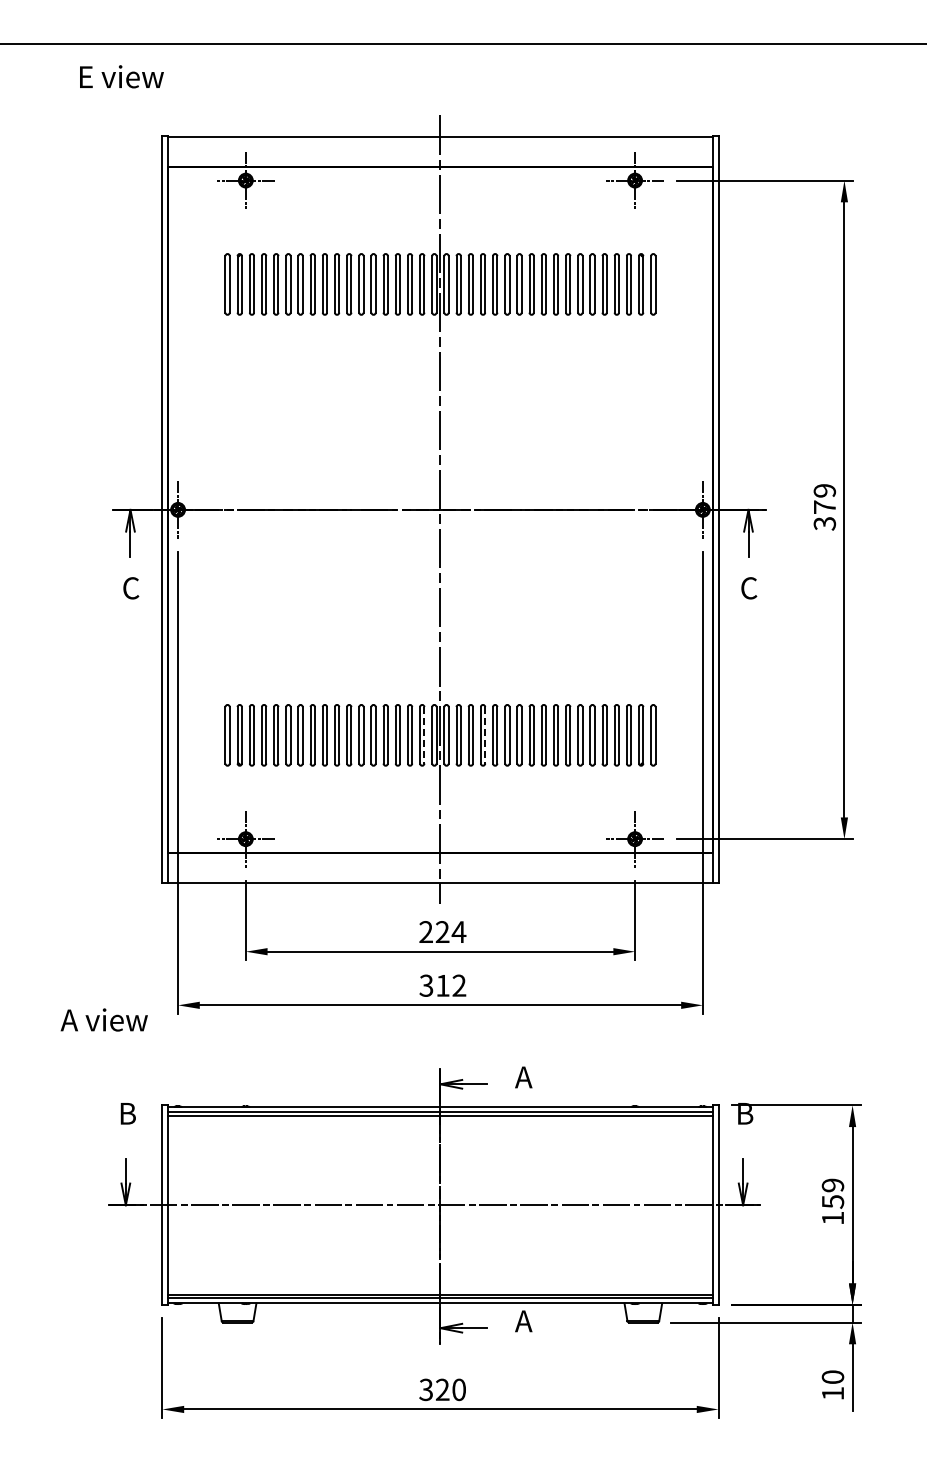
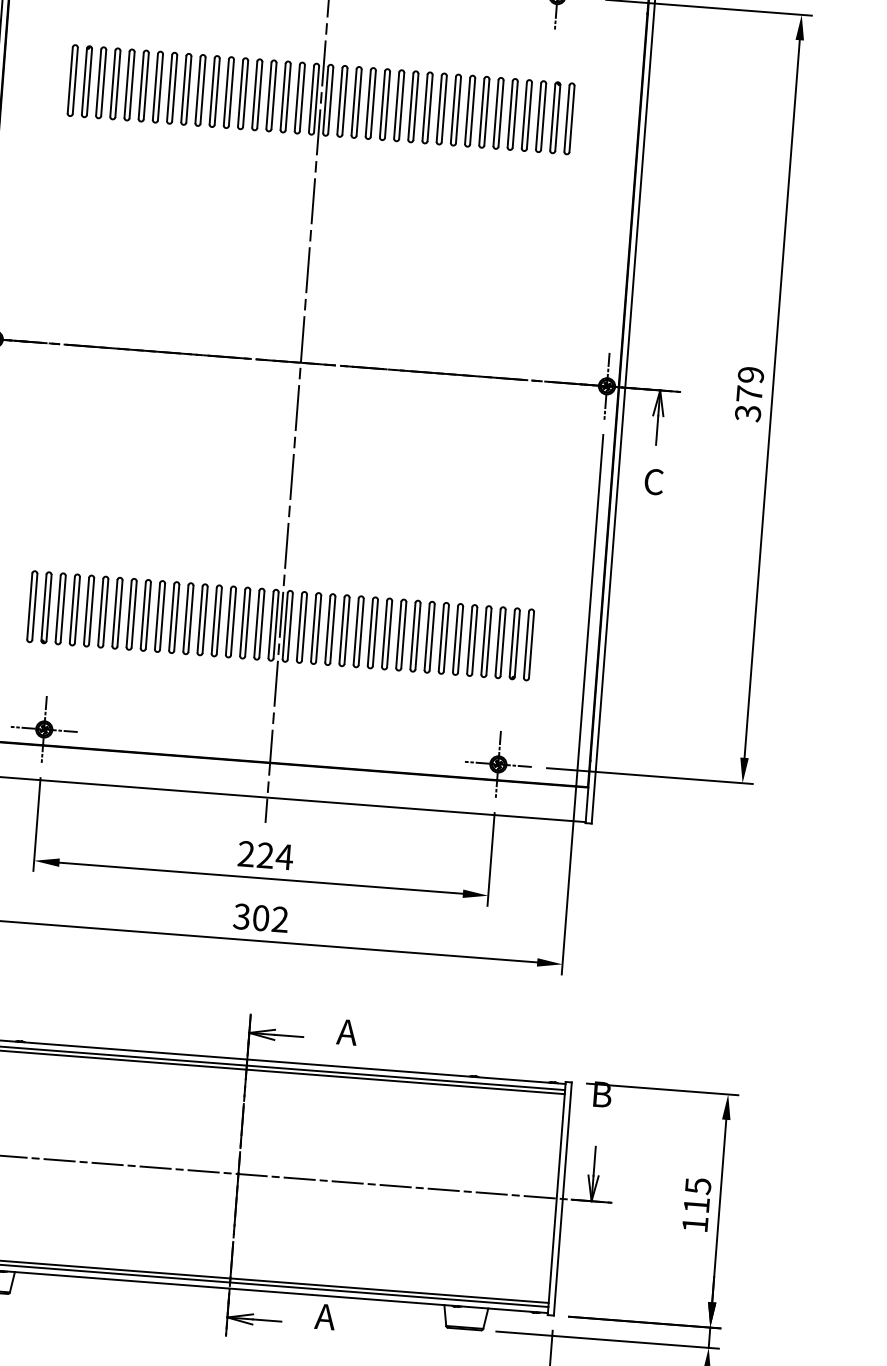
line: (424, 735) -> (262, 624), dashed -> solid
line: (485, 735) -> (333, 630), dashed -> solid
text: (442, 985) -> (260, 917), 312 -> 302
text: (832, 1193) -> (696, 1195), 159 -> 115

